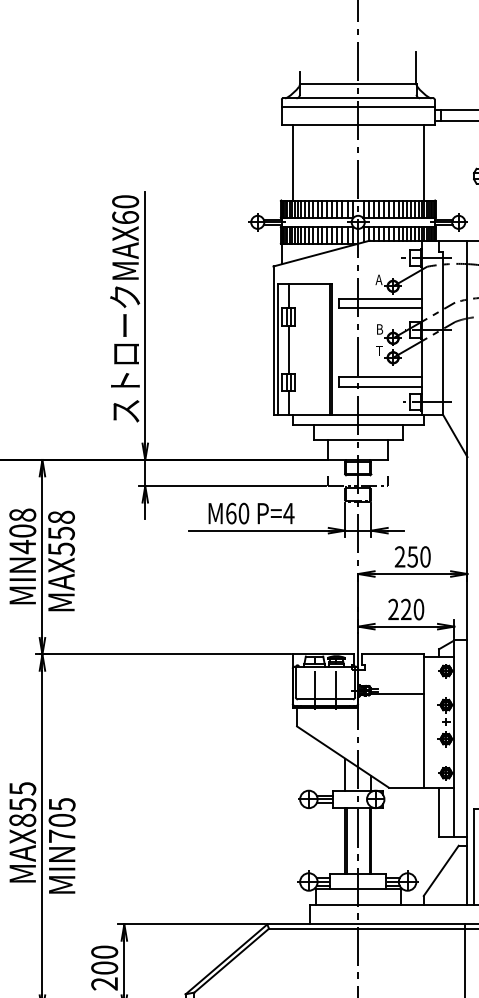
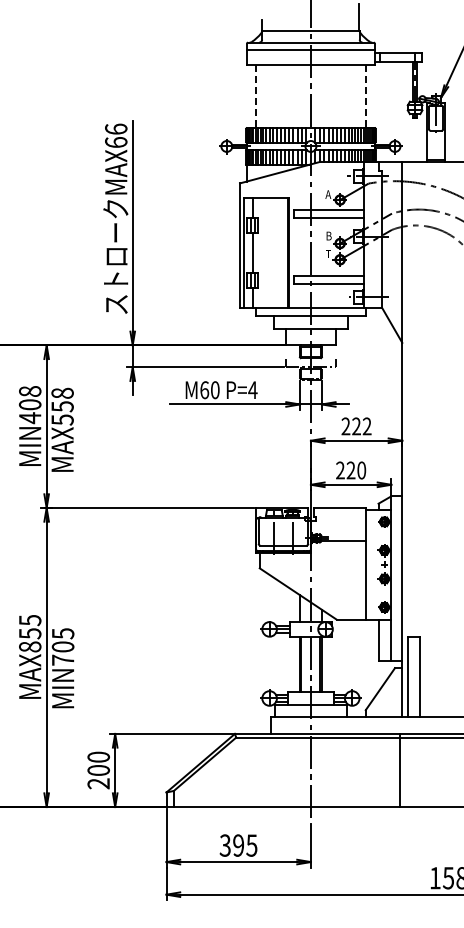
line: (293, 162) -> (256, 96), solid -> dashed
line: (423, 162) -> (365, 96), solid -> dashed
text: (125, 200) -> (116, 128), MAX60 -> MAX66
text: (418, 556) -> (361, 426), 250 -> 222

